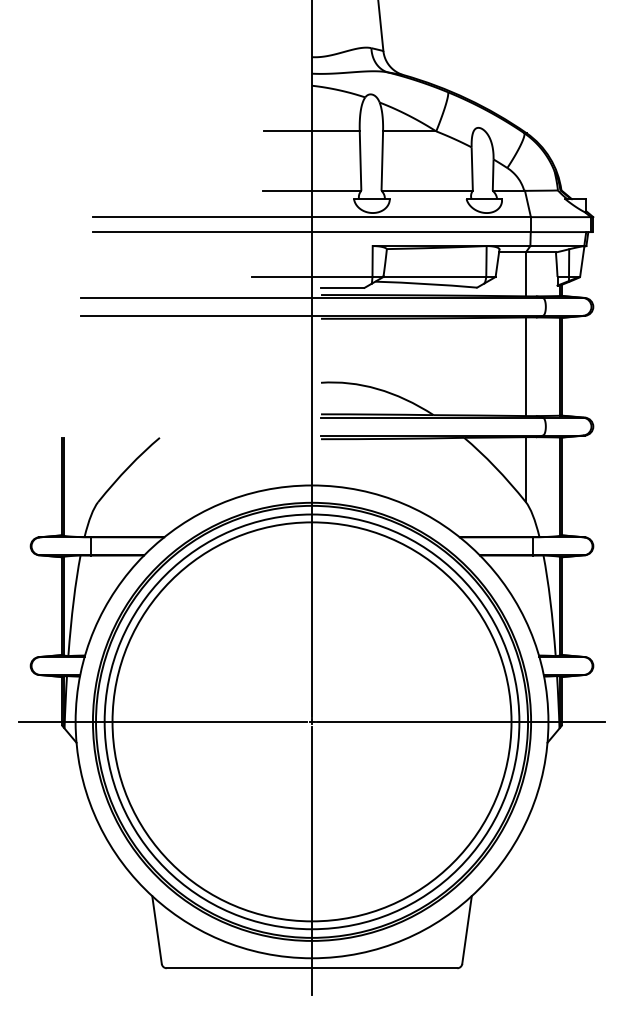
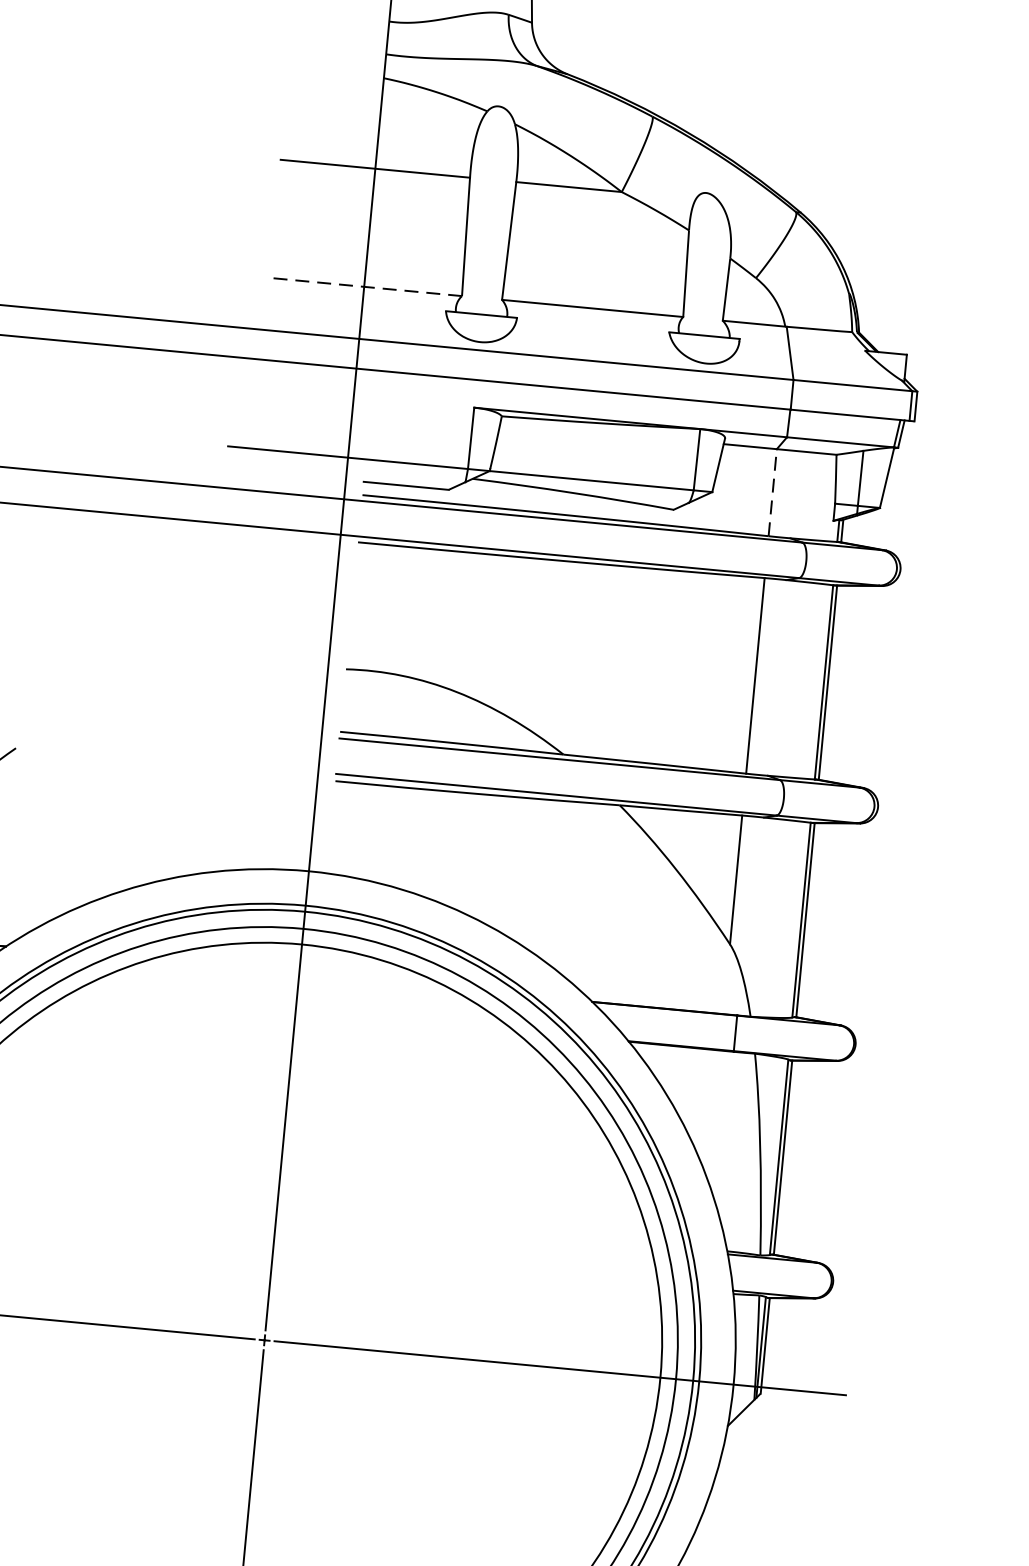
line: (311, 190) -> (363, 285), solid -> dashed
line: (525, 274) -> (772, 492), solid -> dashed

